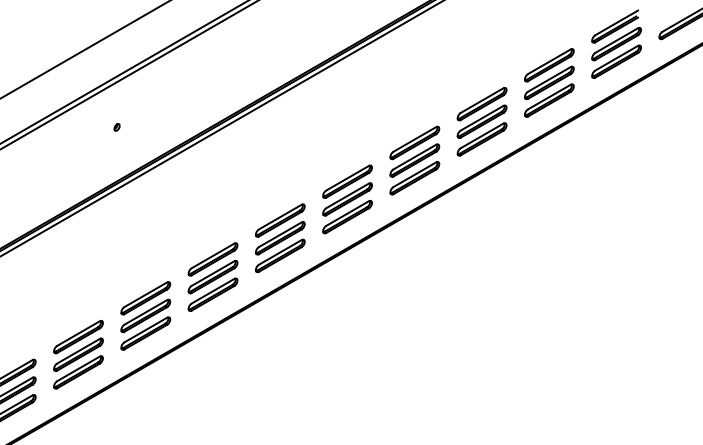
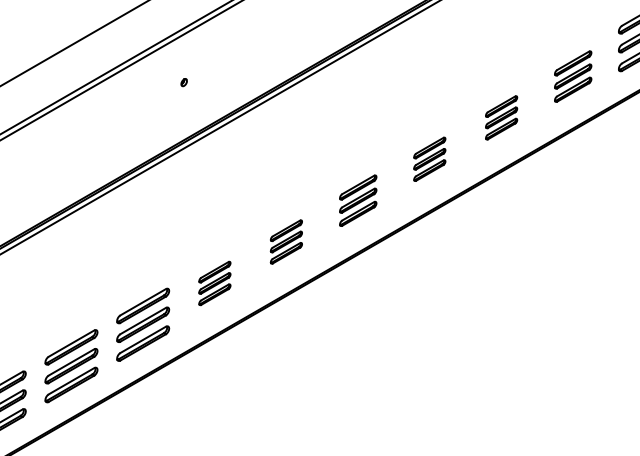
part: (481, 121) -> (572, 76), size x0.7
part: (414, 160) -> (501, 117), size x0.6
part: (347, 199) -> (429, 159), size x0.6
part: (280, 238) -> (358, 200), size x0.7
part: (212, 276) -> (285, 241), size x0.6
part: (145, 315) -> (214, 282), size x0.6

